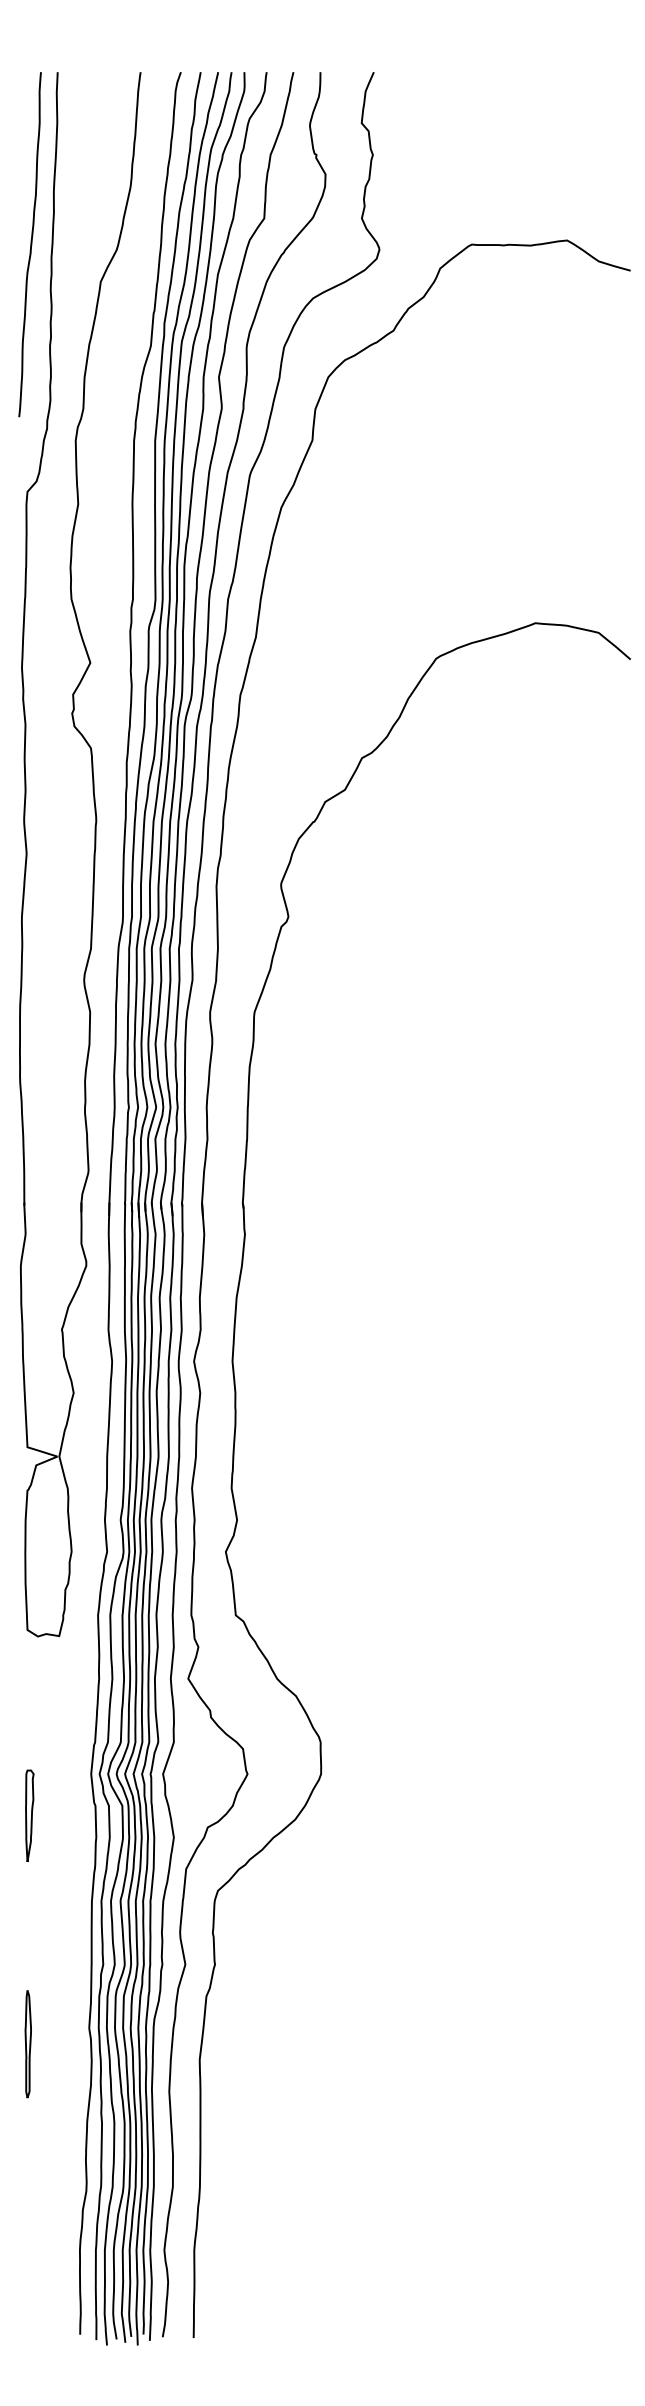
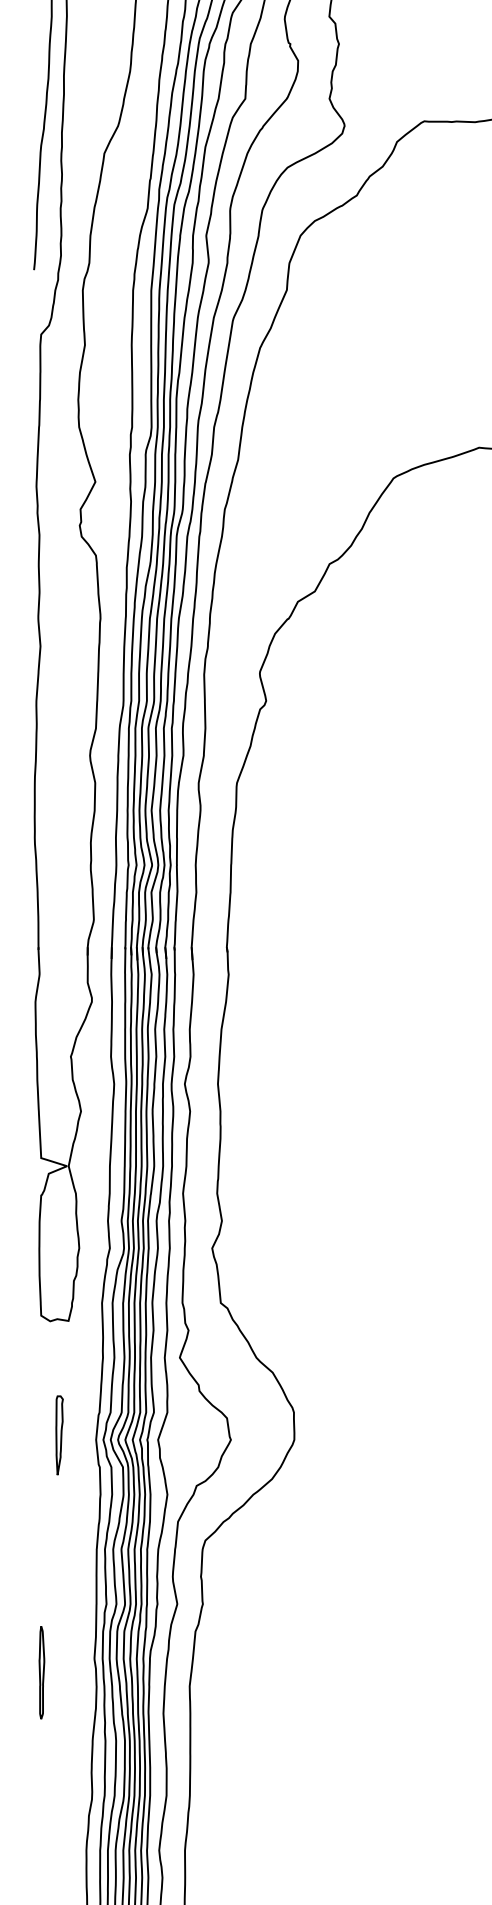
part: (29, 1815) -> (59, 1435), moved

